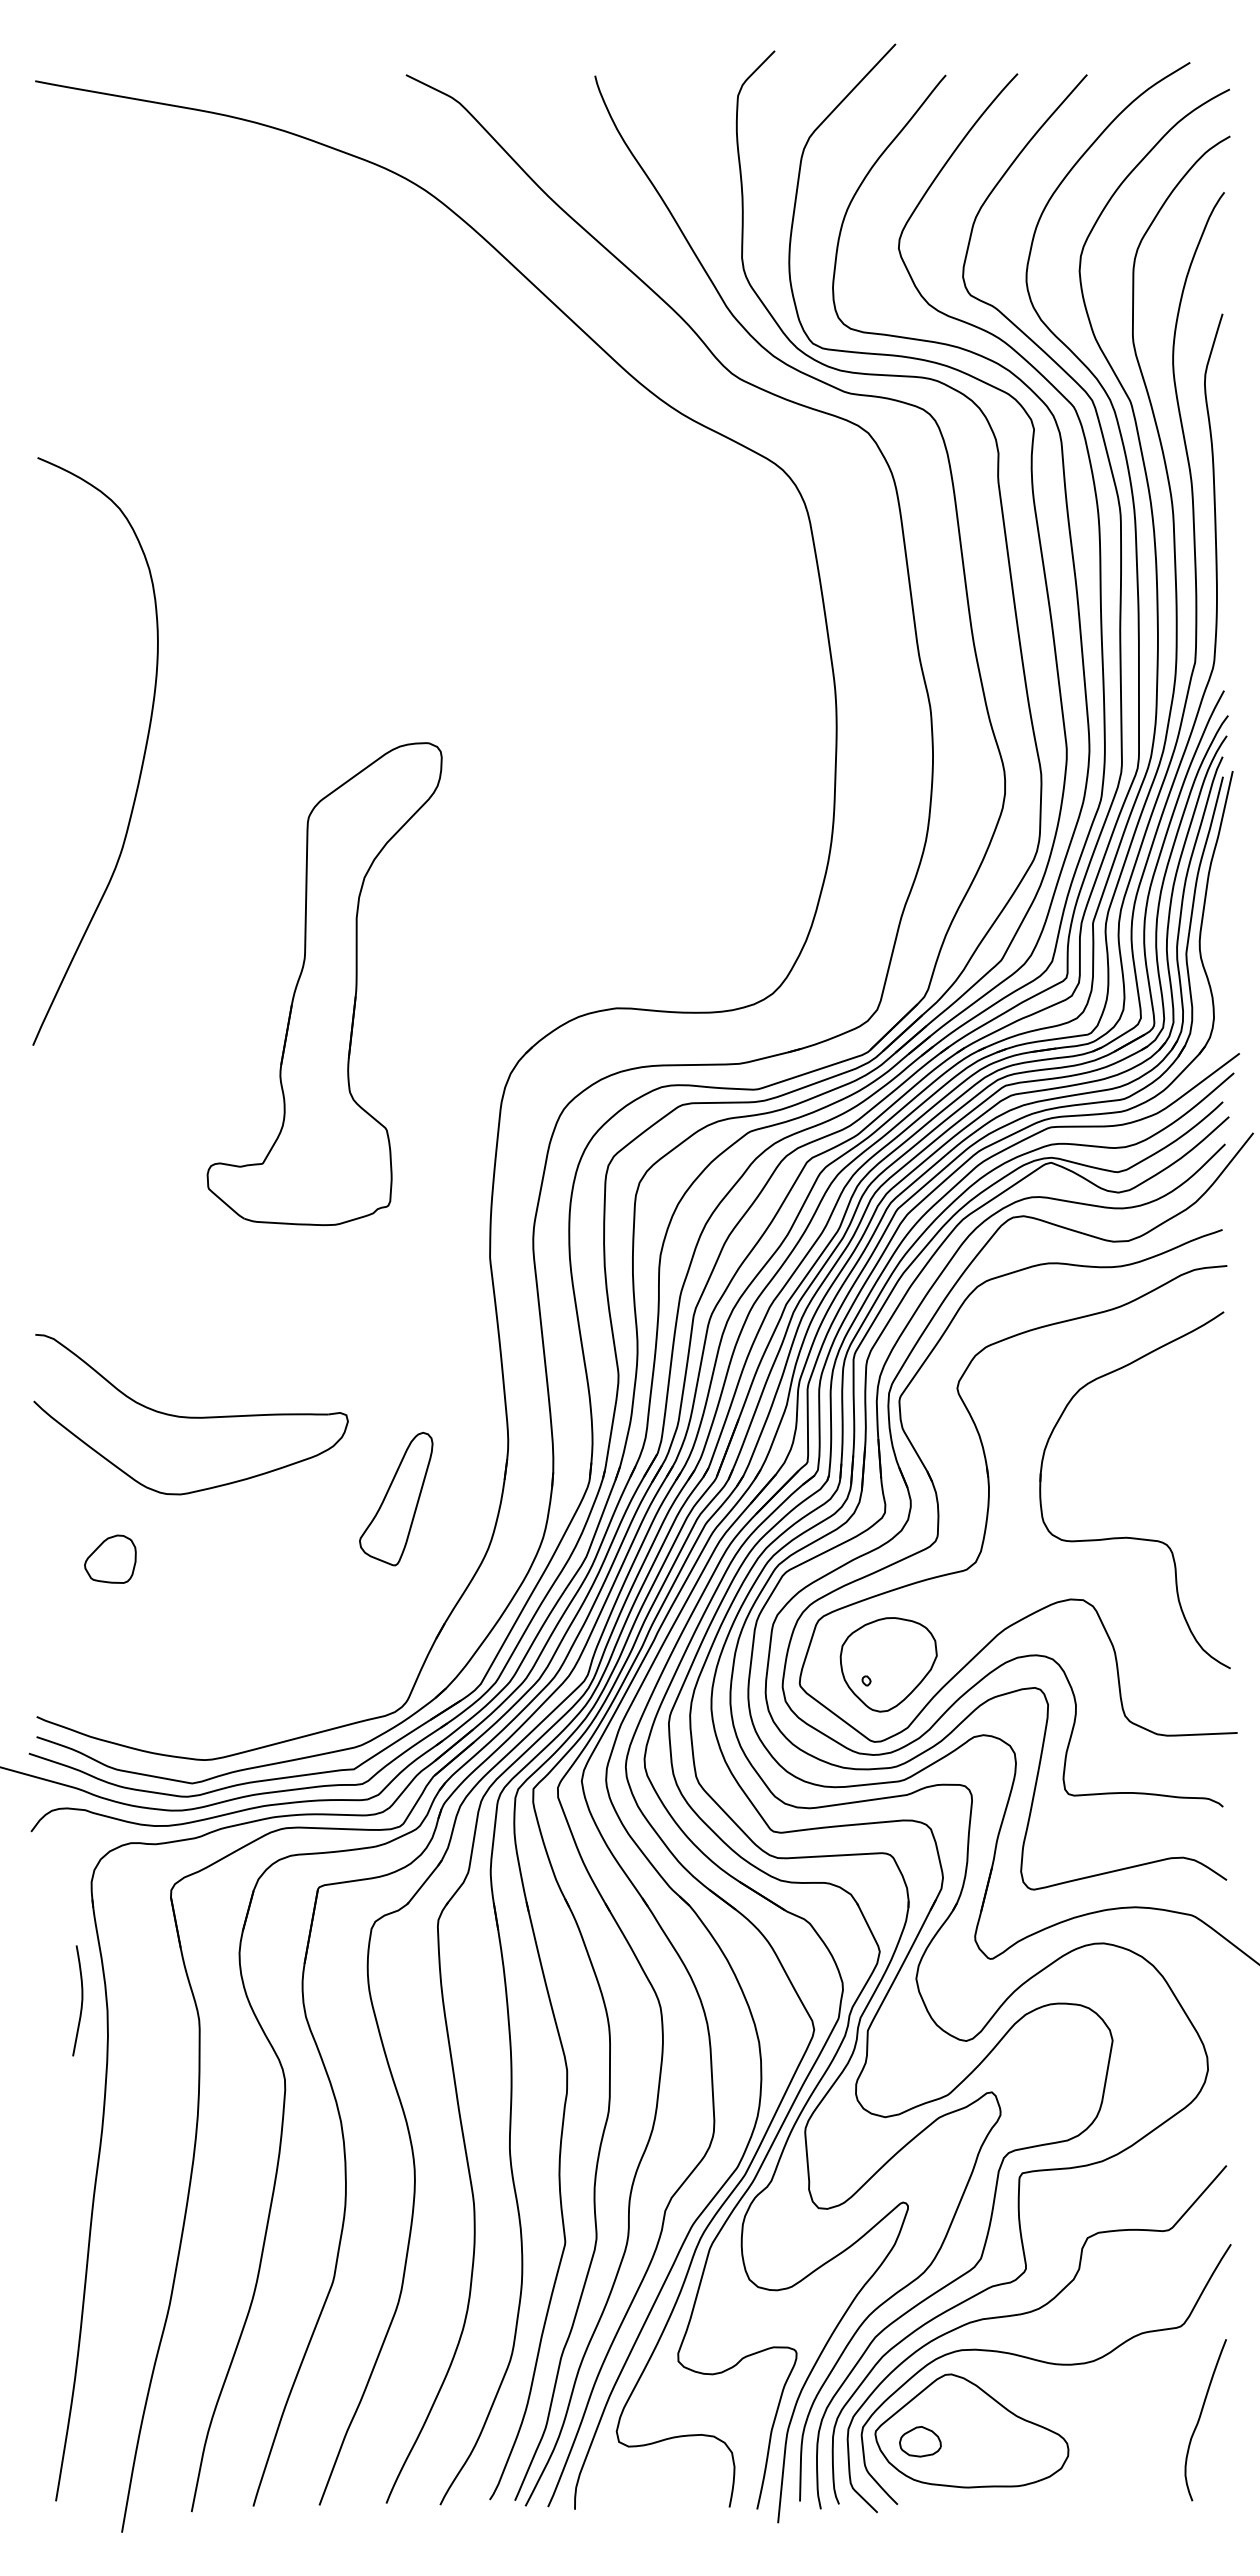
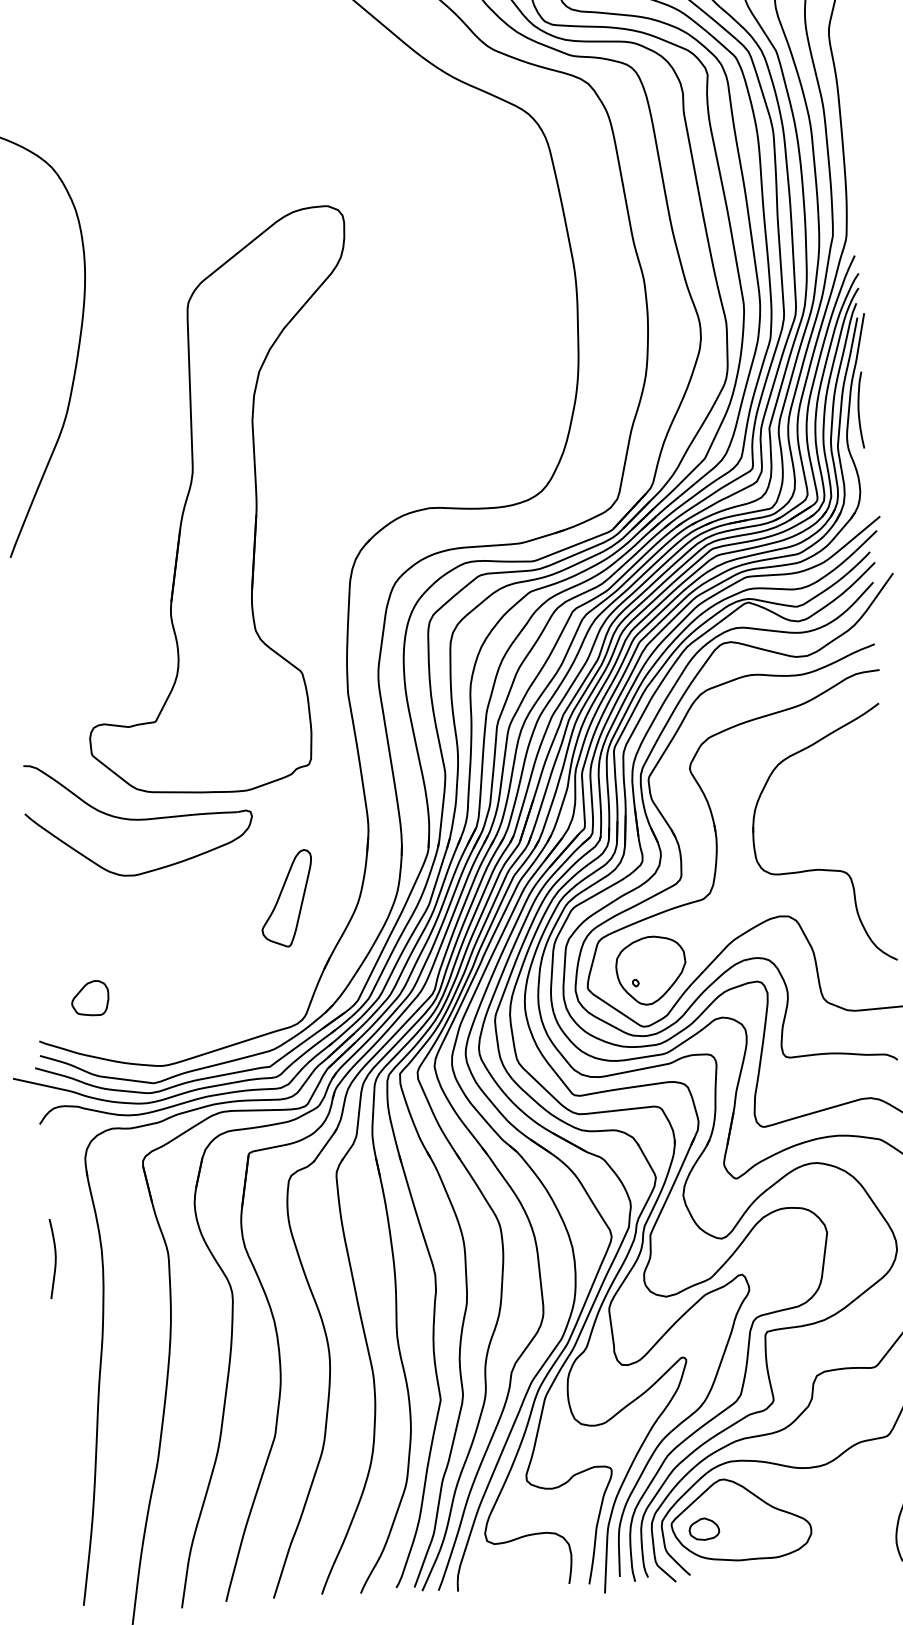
curve: (1218, 904) -> (859, 409), added
part: (324, 983) -> (218, 501), size x1.67
part: (396, 1499) -> (287, 899), moved
part: (110, 1558) -> (90, 997), moved
curve: (81, 2000) -> (55, 1258), moved

